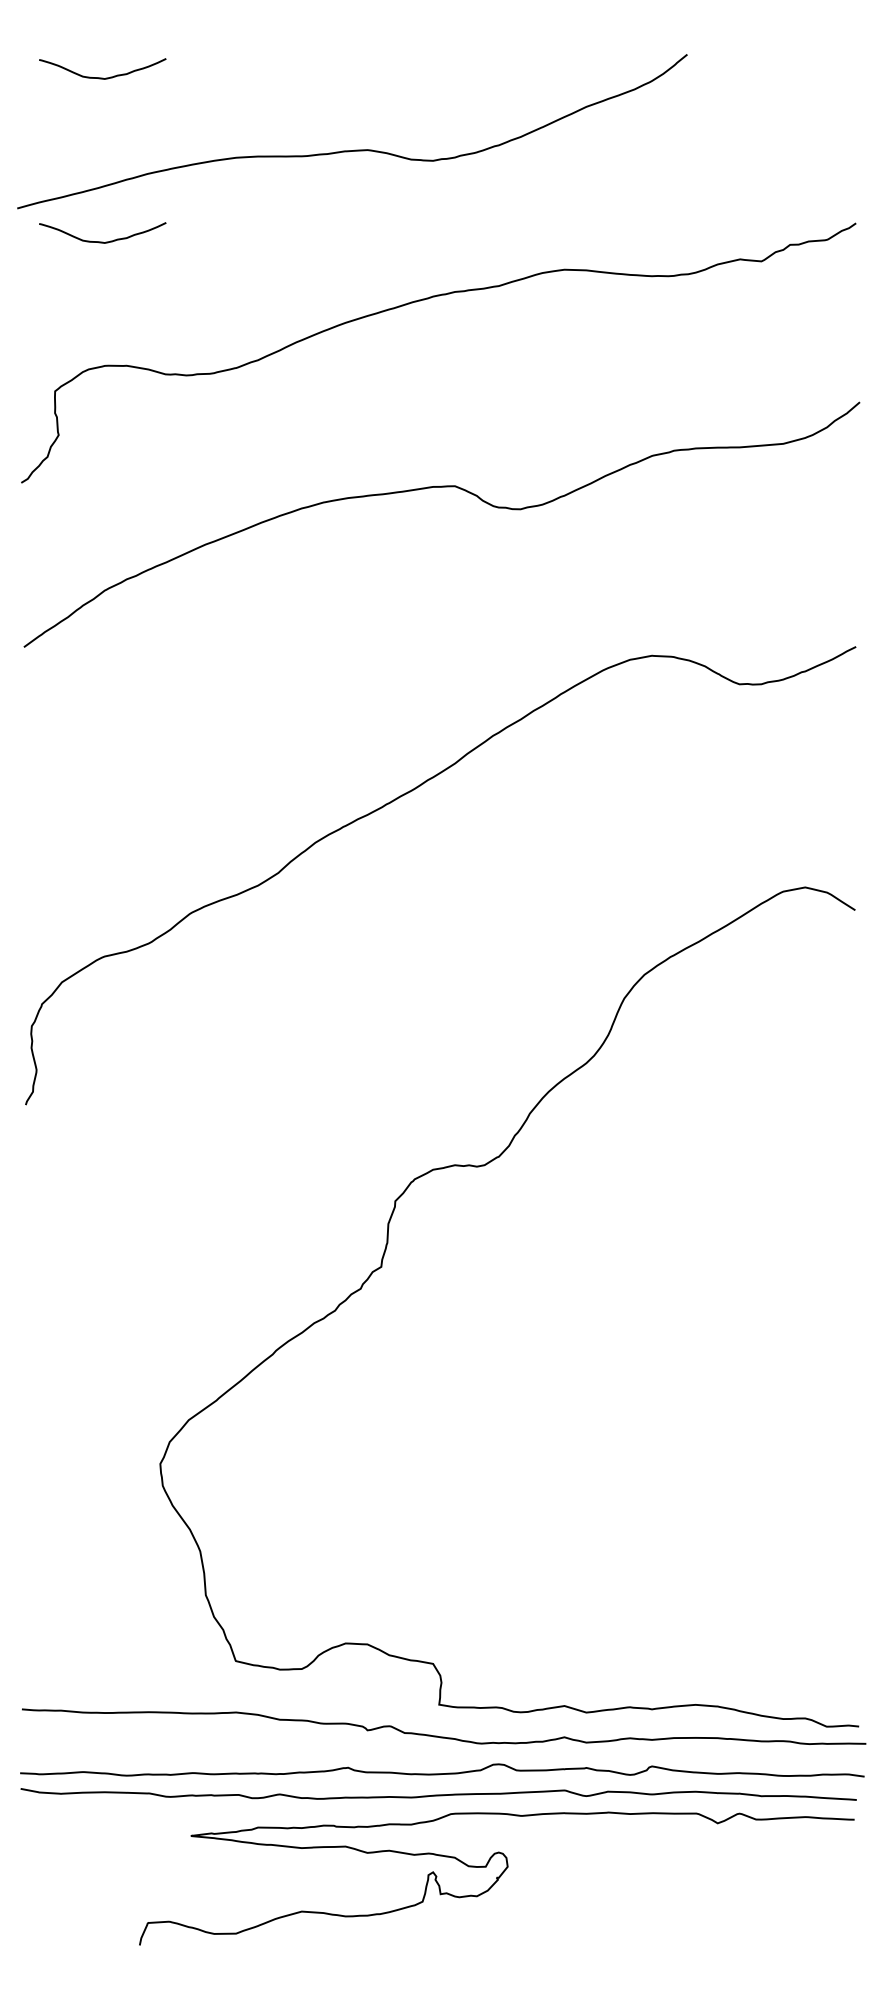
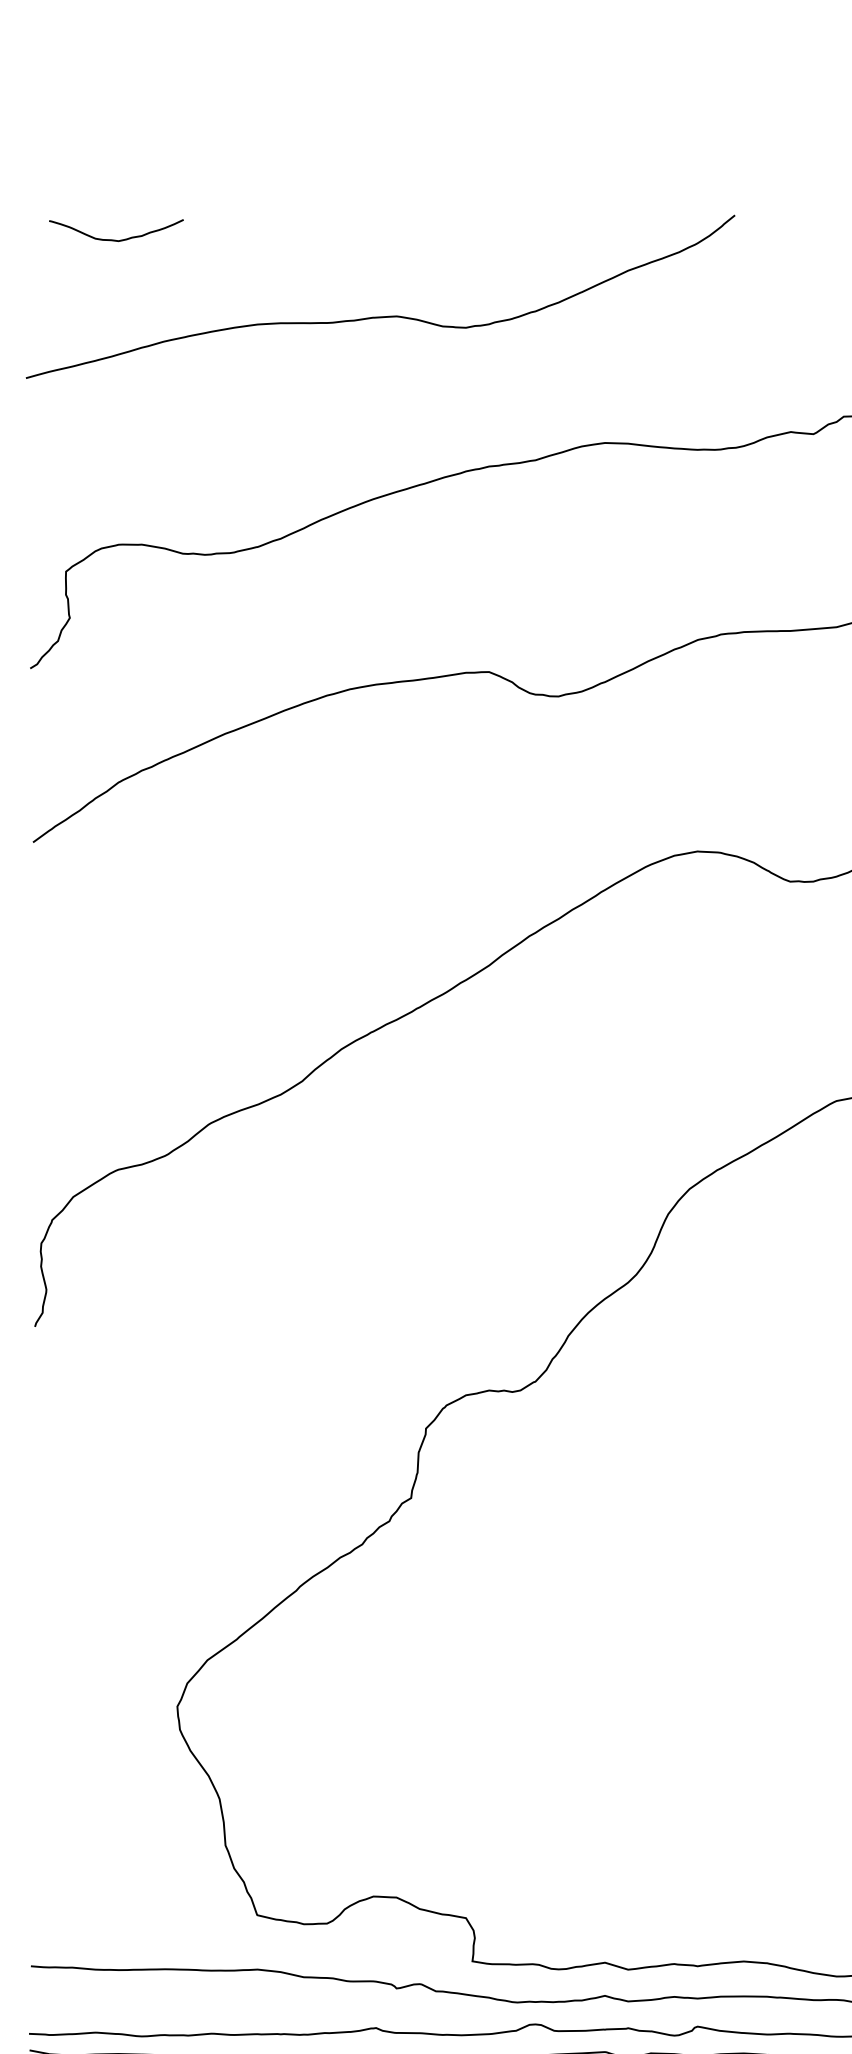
curve: (102, 241) -> (116, 413), removed

